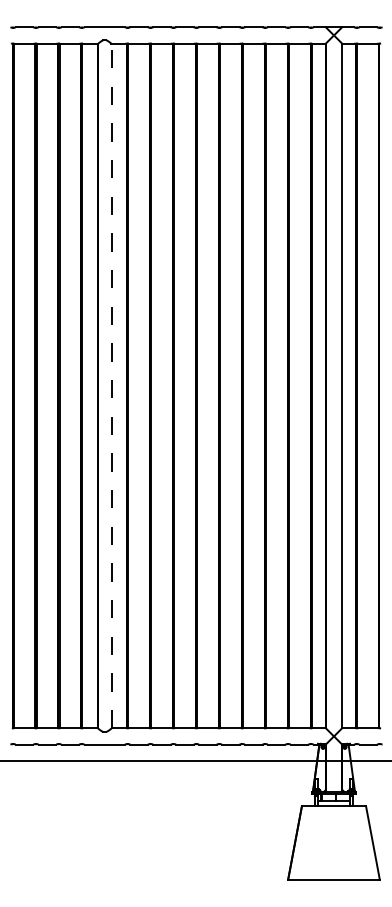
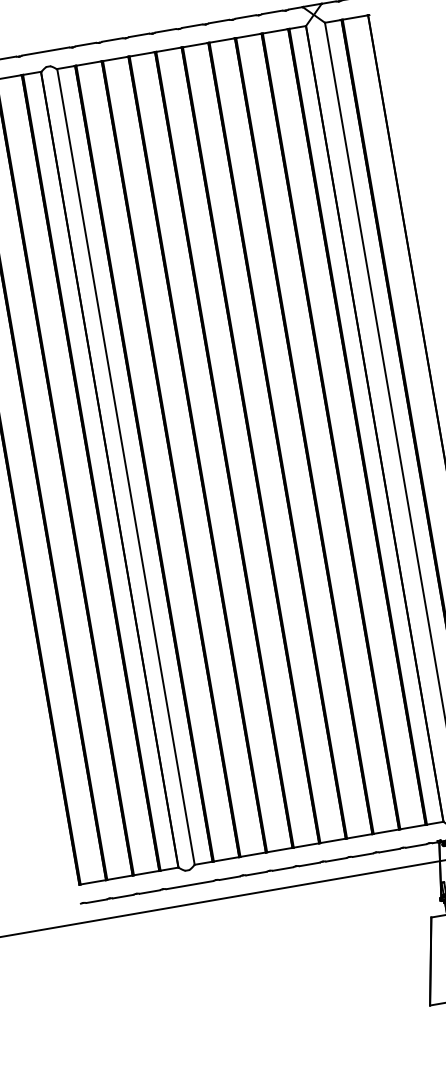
line: (111, 385) -> (125, 466), dashed -> solid

